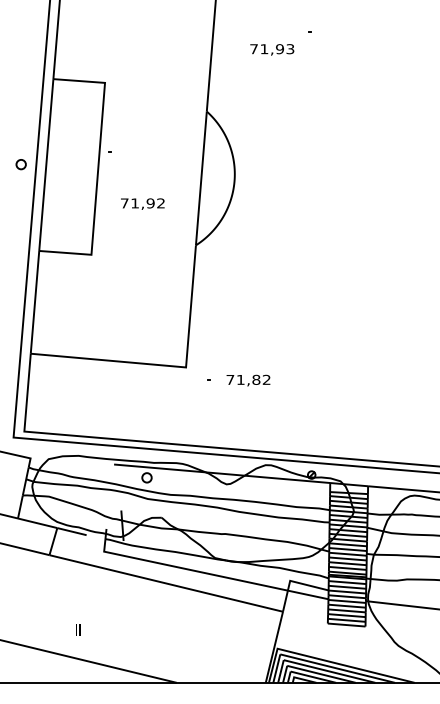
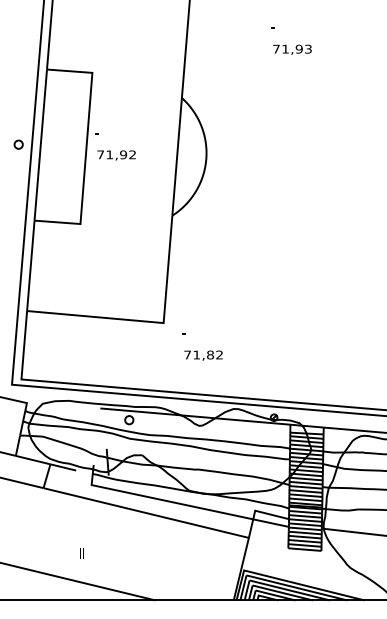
text: (272, 49) -> (292, 49), moved
text: (142, 204) -> (116, 155), moved
text: (248, 380) -> (203, 355), moved
text: (77, 629) -> (81, 553), moved

